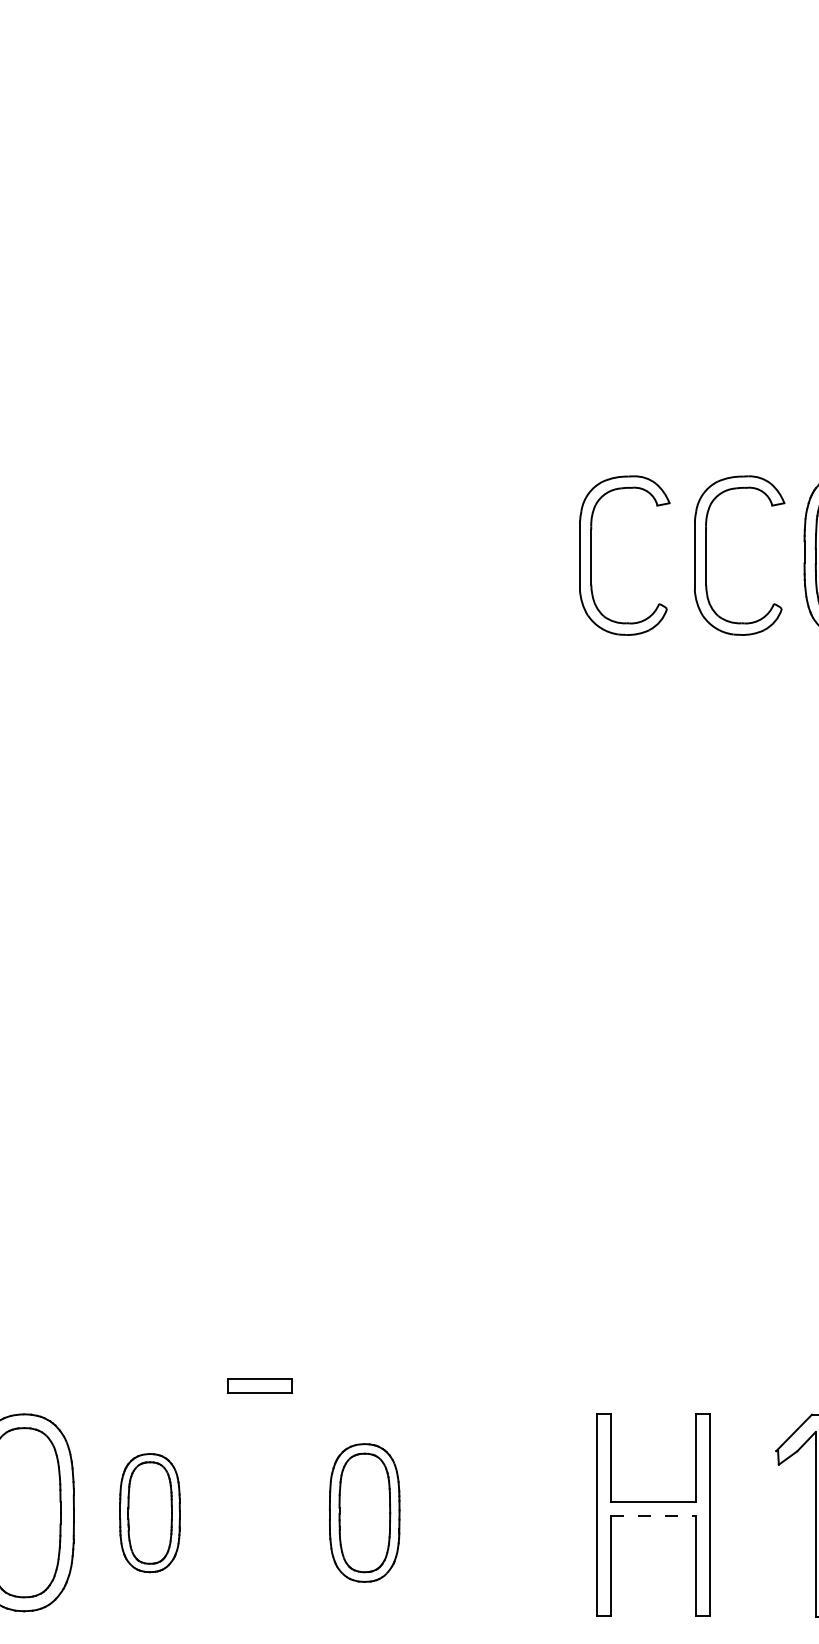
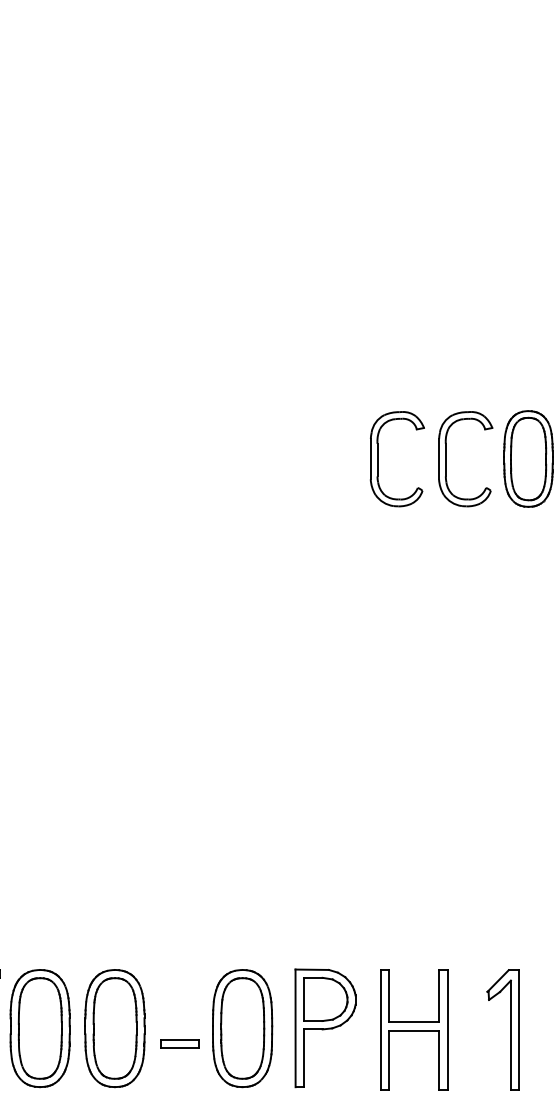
part: (258, 1384) -> (179, 1043), moved
part: (149, 1512) -> (114, 1028), size x1.67
part: (364, 1512) -> (242, 1028), size x1.43
part: (503, 1512) -> (325, 1028), added
line: (653, 1516) -> (414, 1030), dashed -> solid

